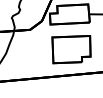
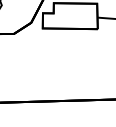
part: (71, 49) -> (69, 65), removed

